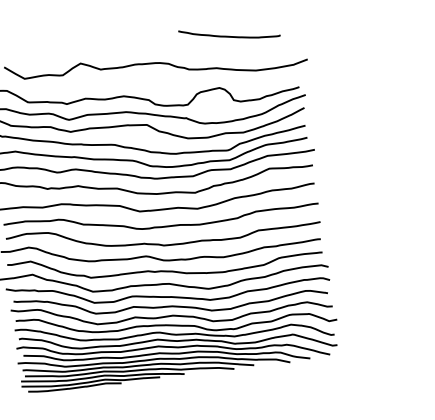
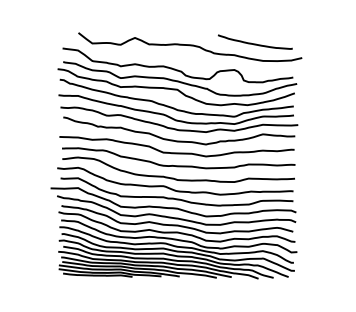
curve: (229, 35) -> (255, 43), moved

